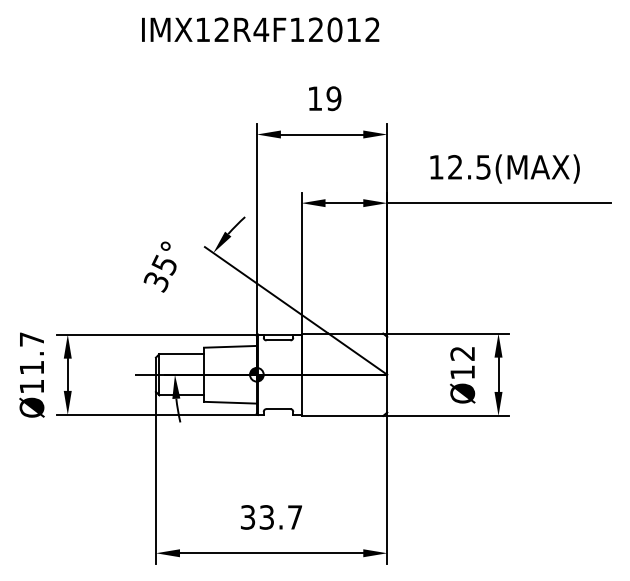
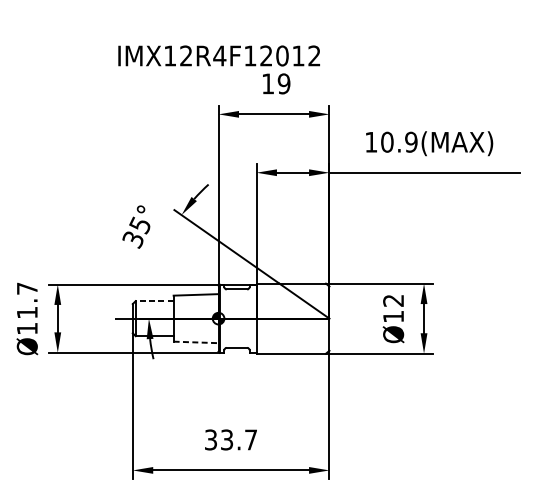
text: (260, 29) -> (219, 55), moved
text: (469, 167) -> (399, 142), 12.5(MAX) -> 10.9(MAX)
line: (181, 354) -> (154, 301), solid -> dashed
line: (230, 402) -> (196, 342), solid -> dashed

